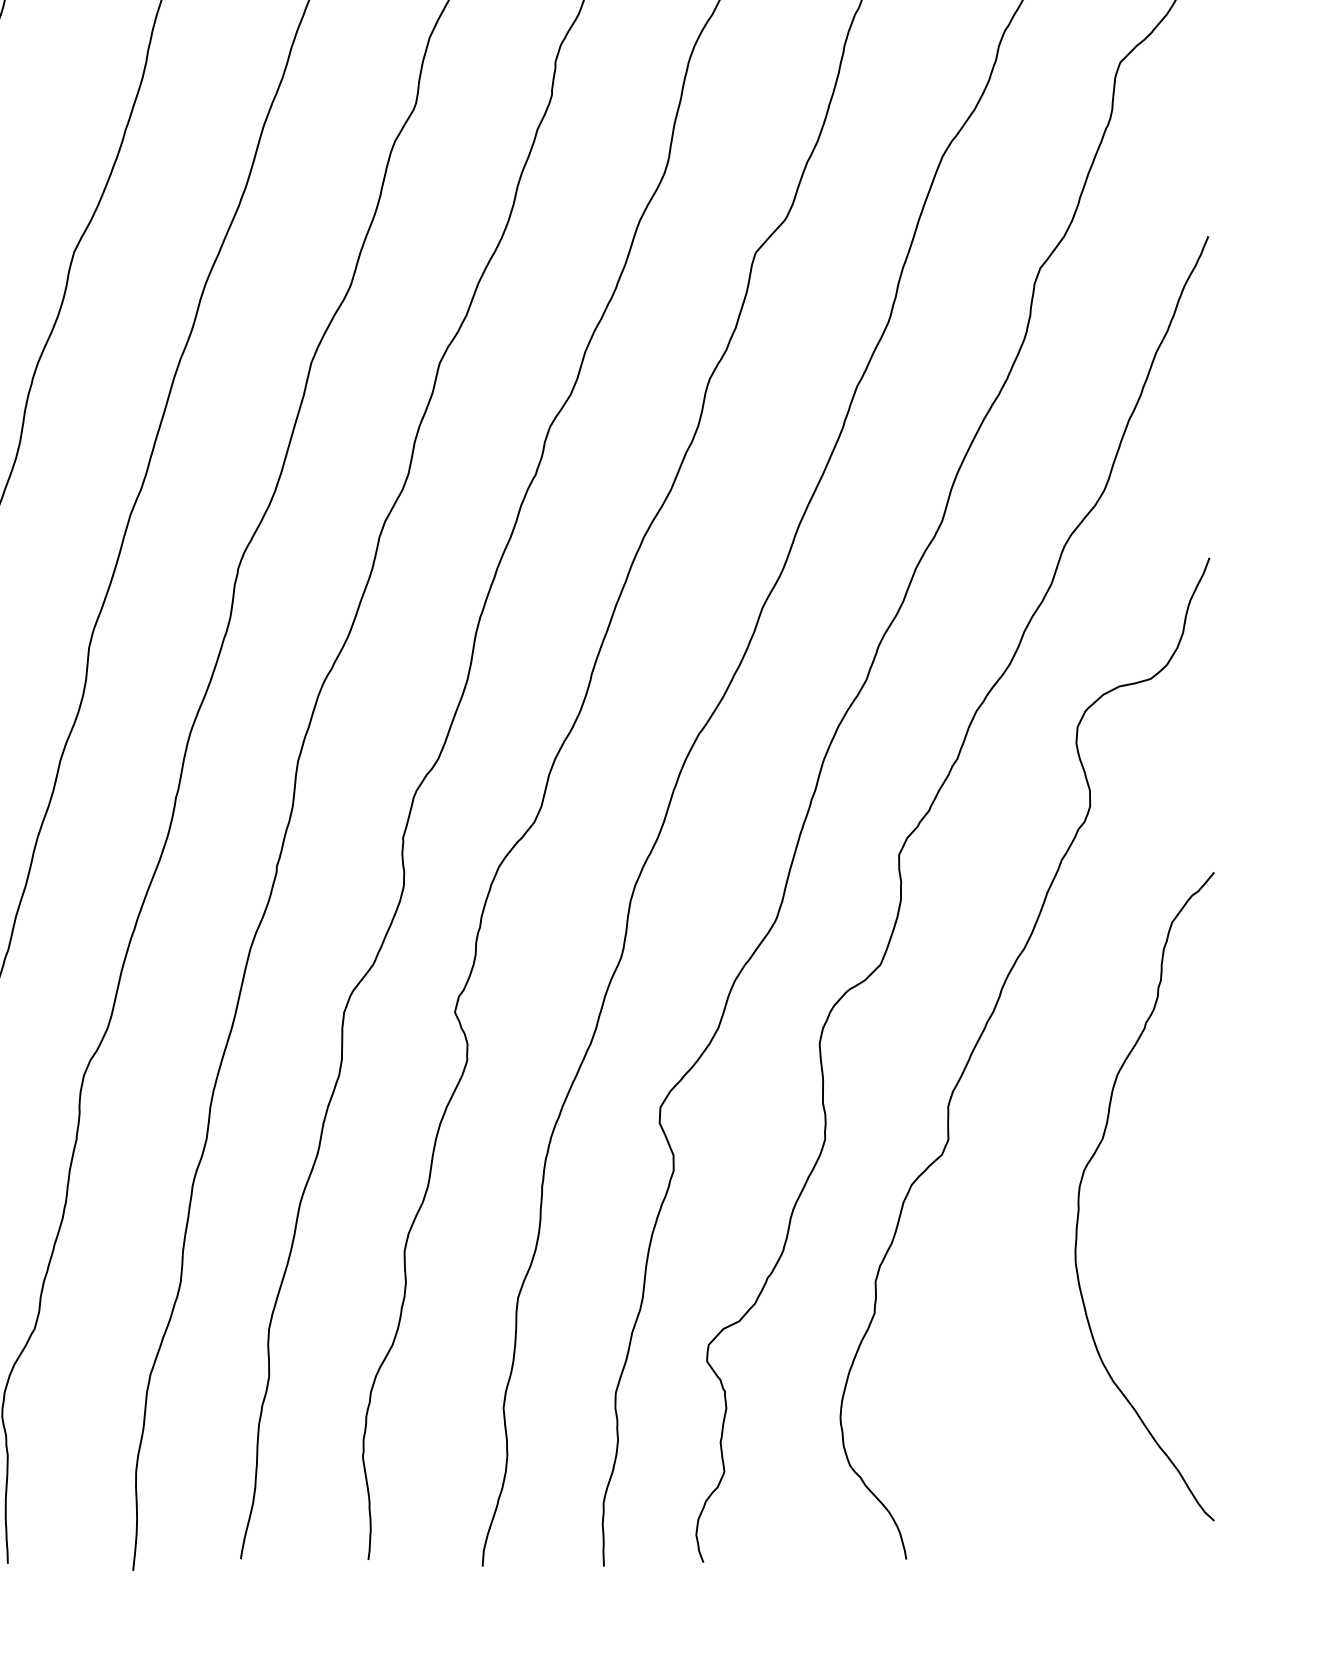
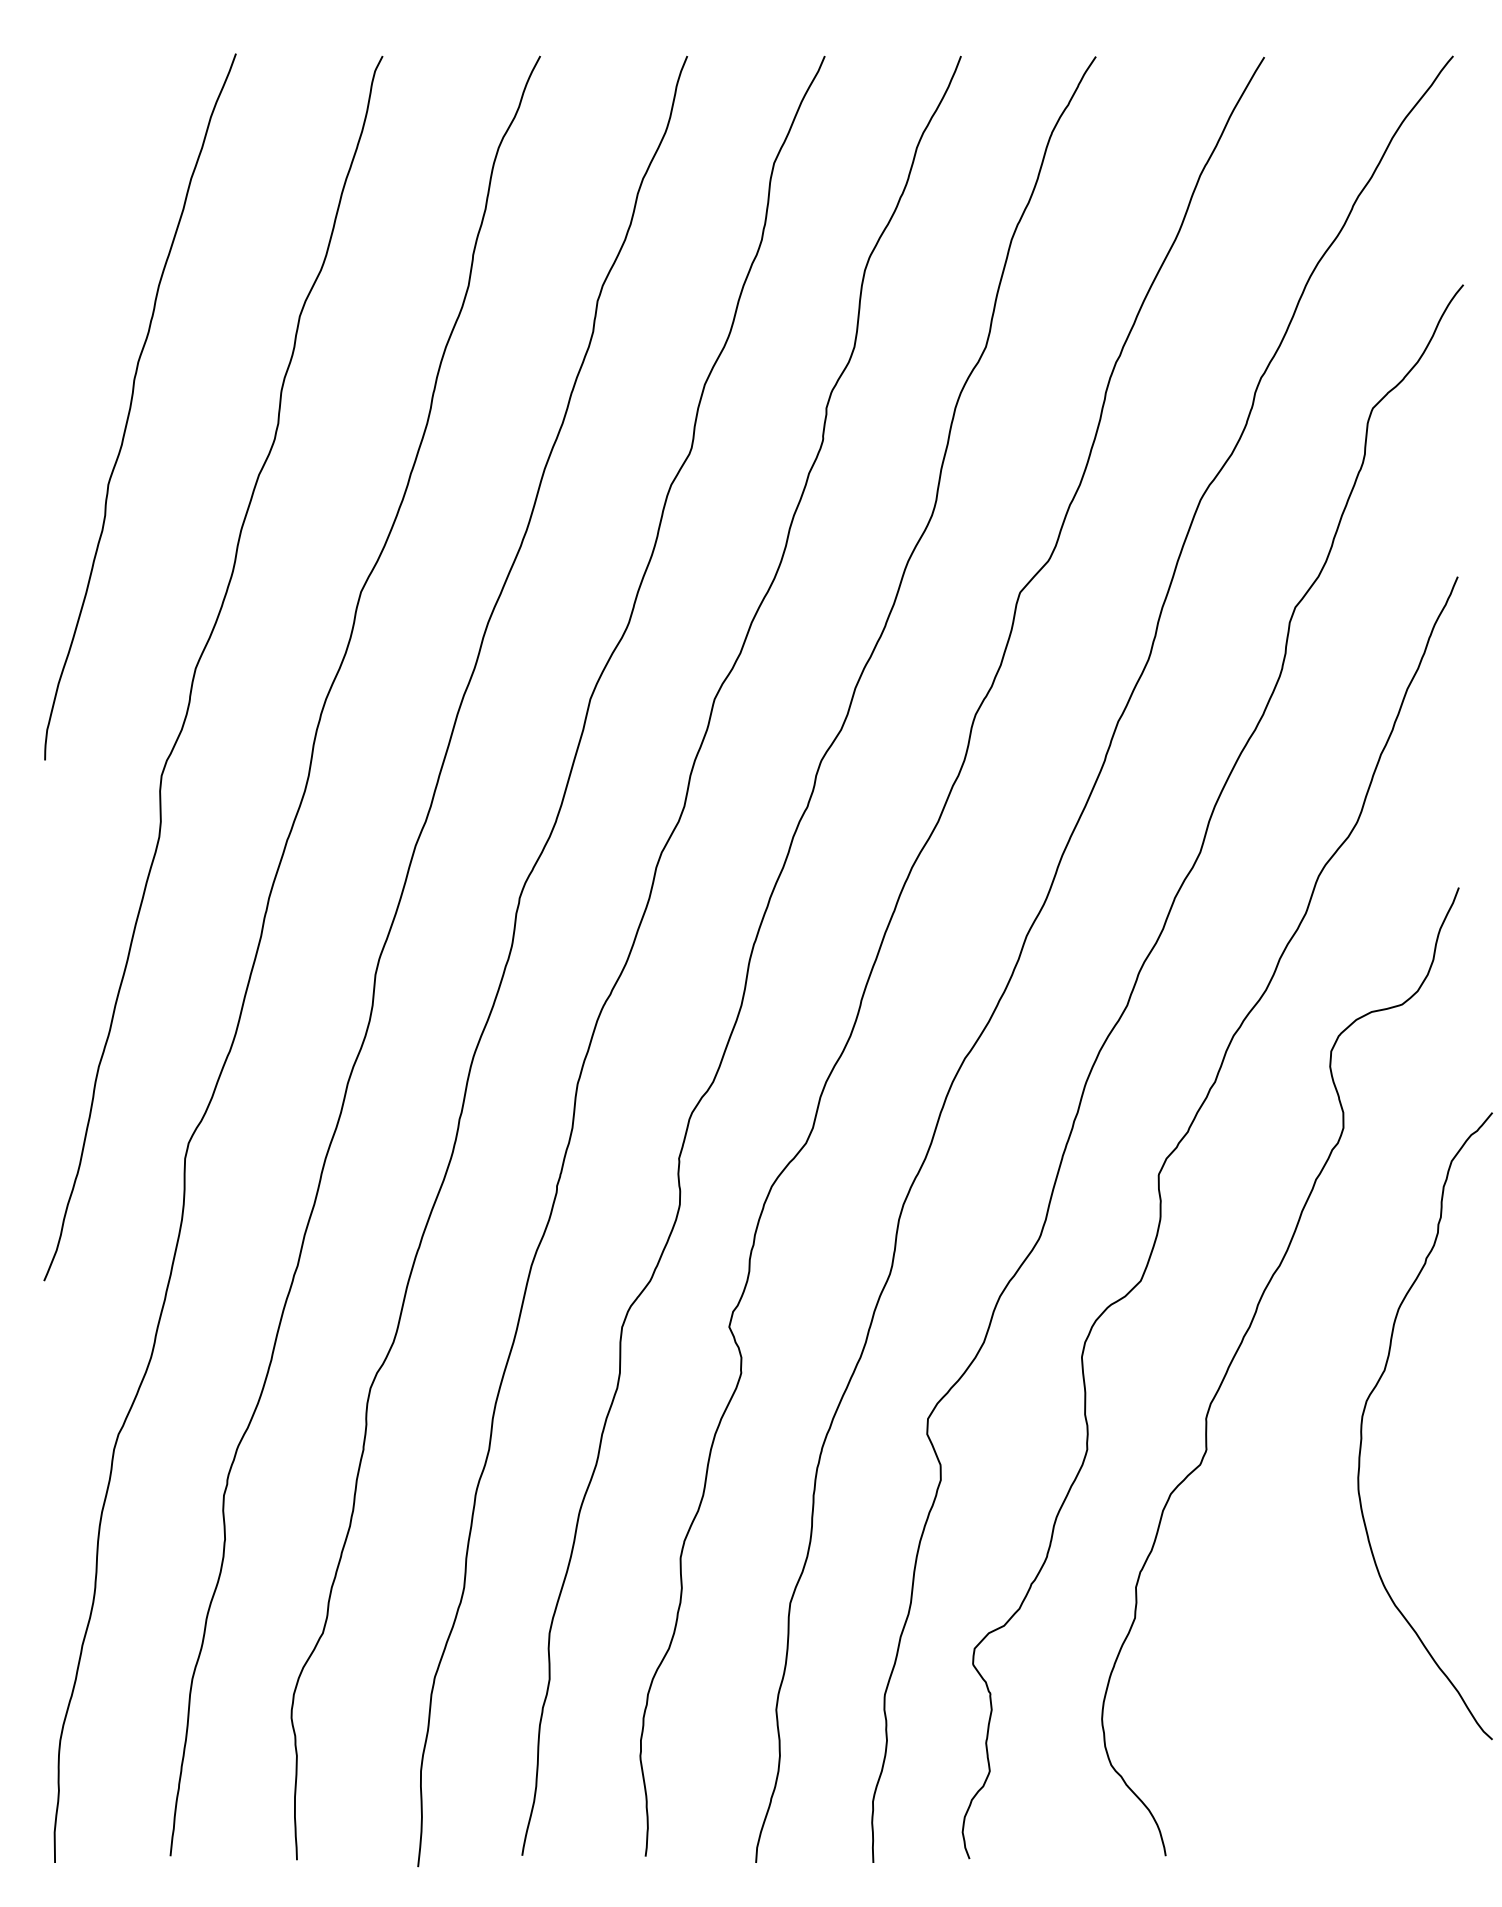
curve: (1083, 1176) -> (1366, 1406), moved

